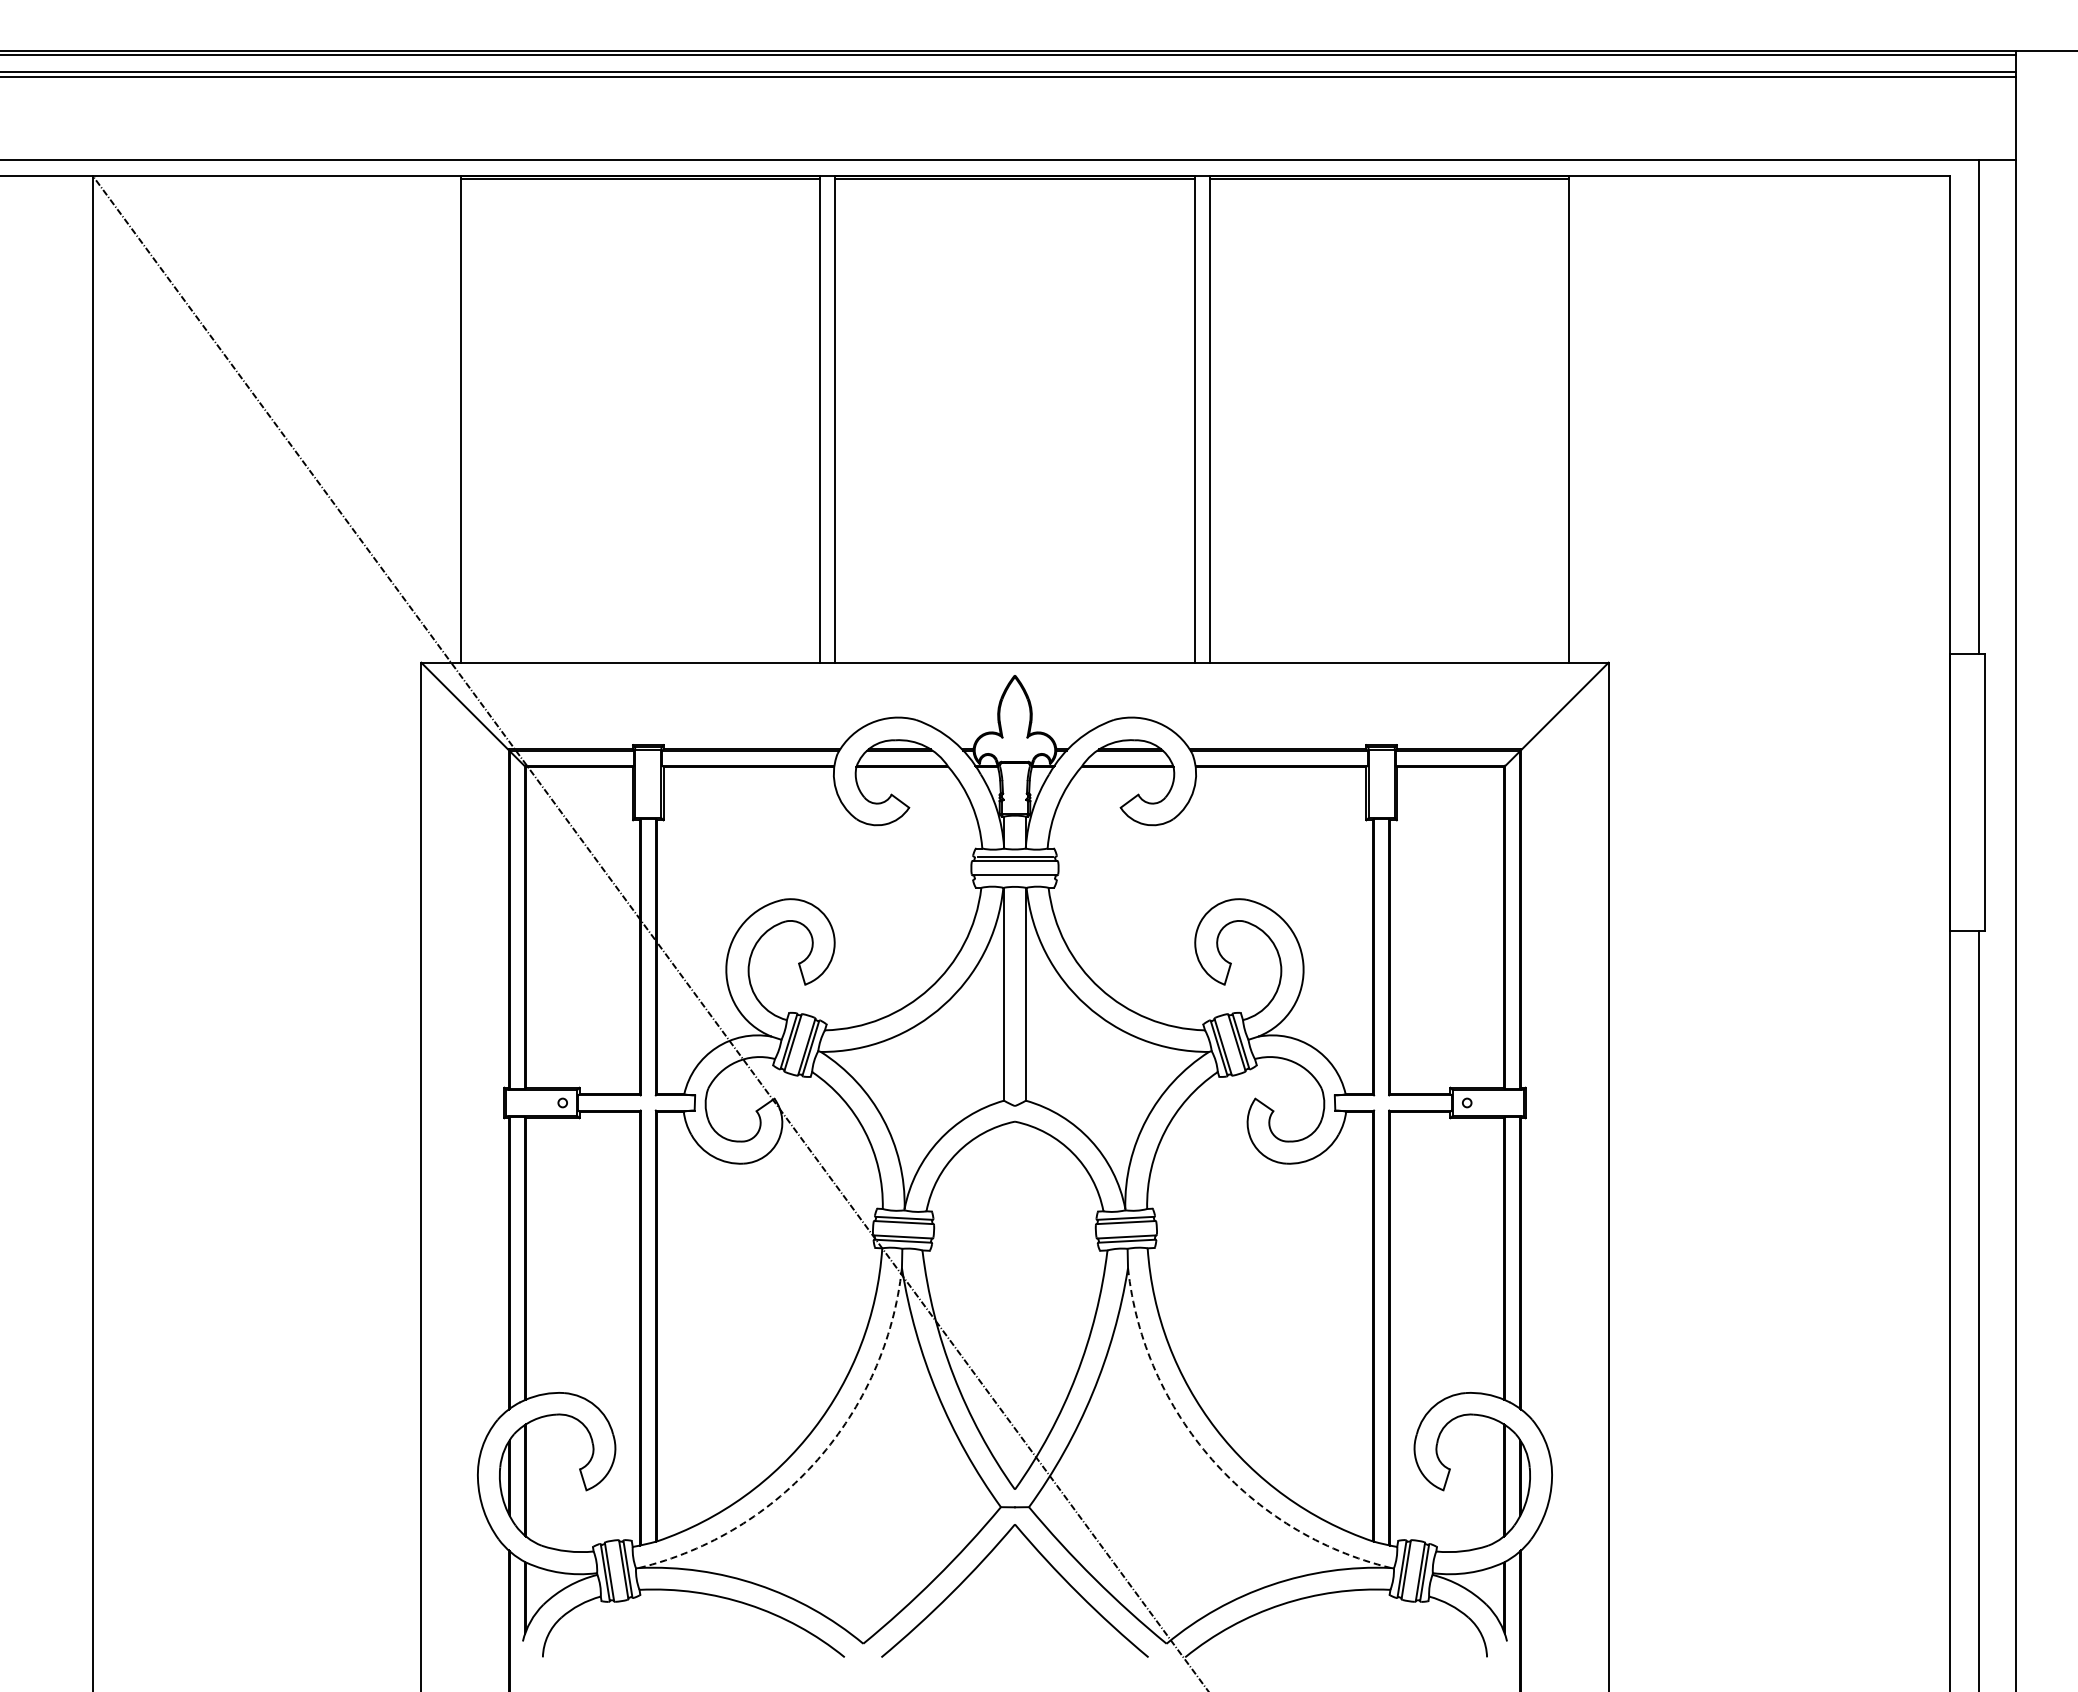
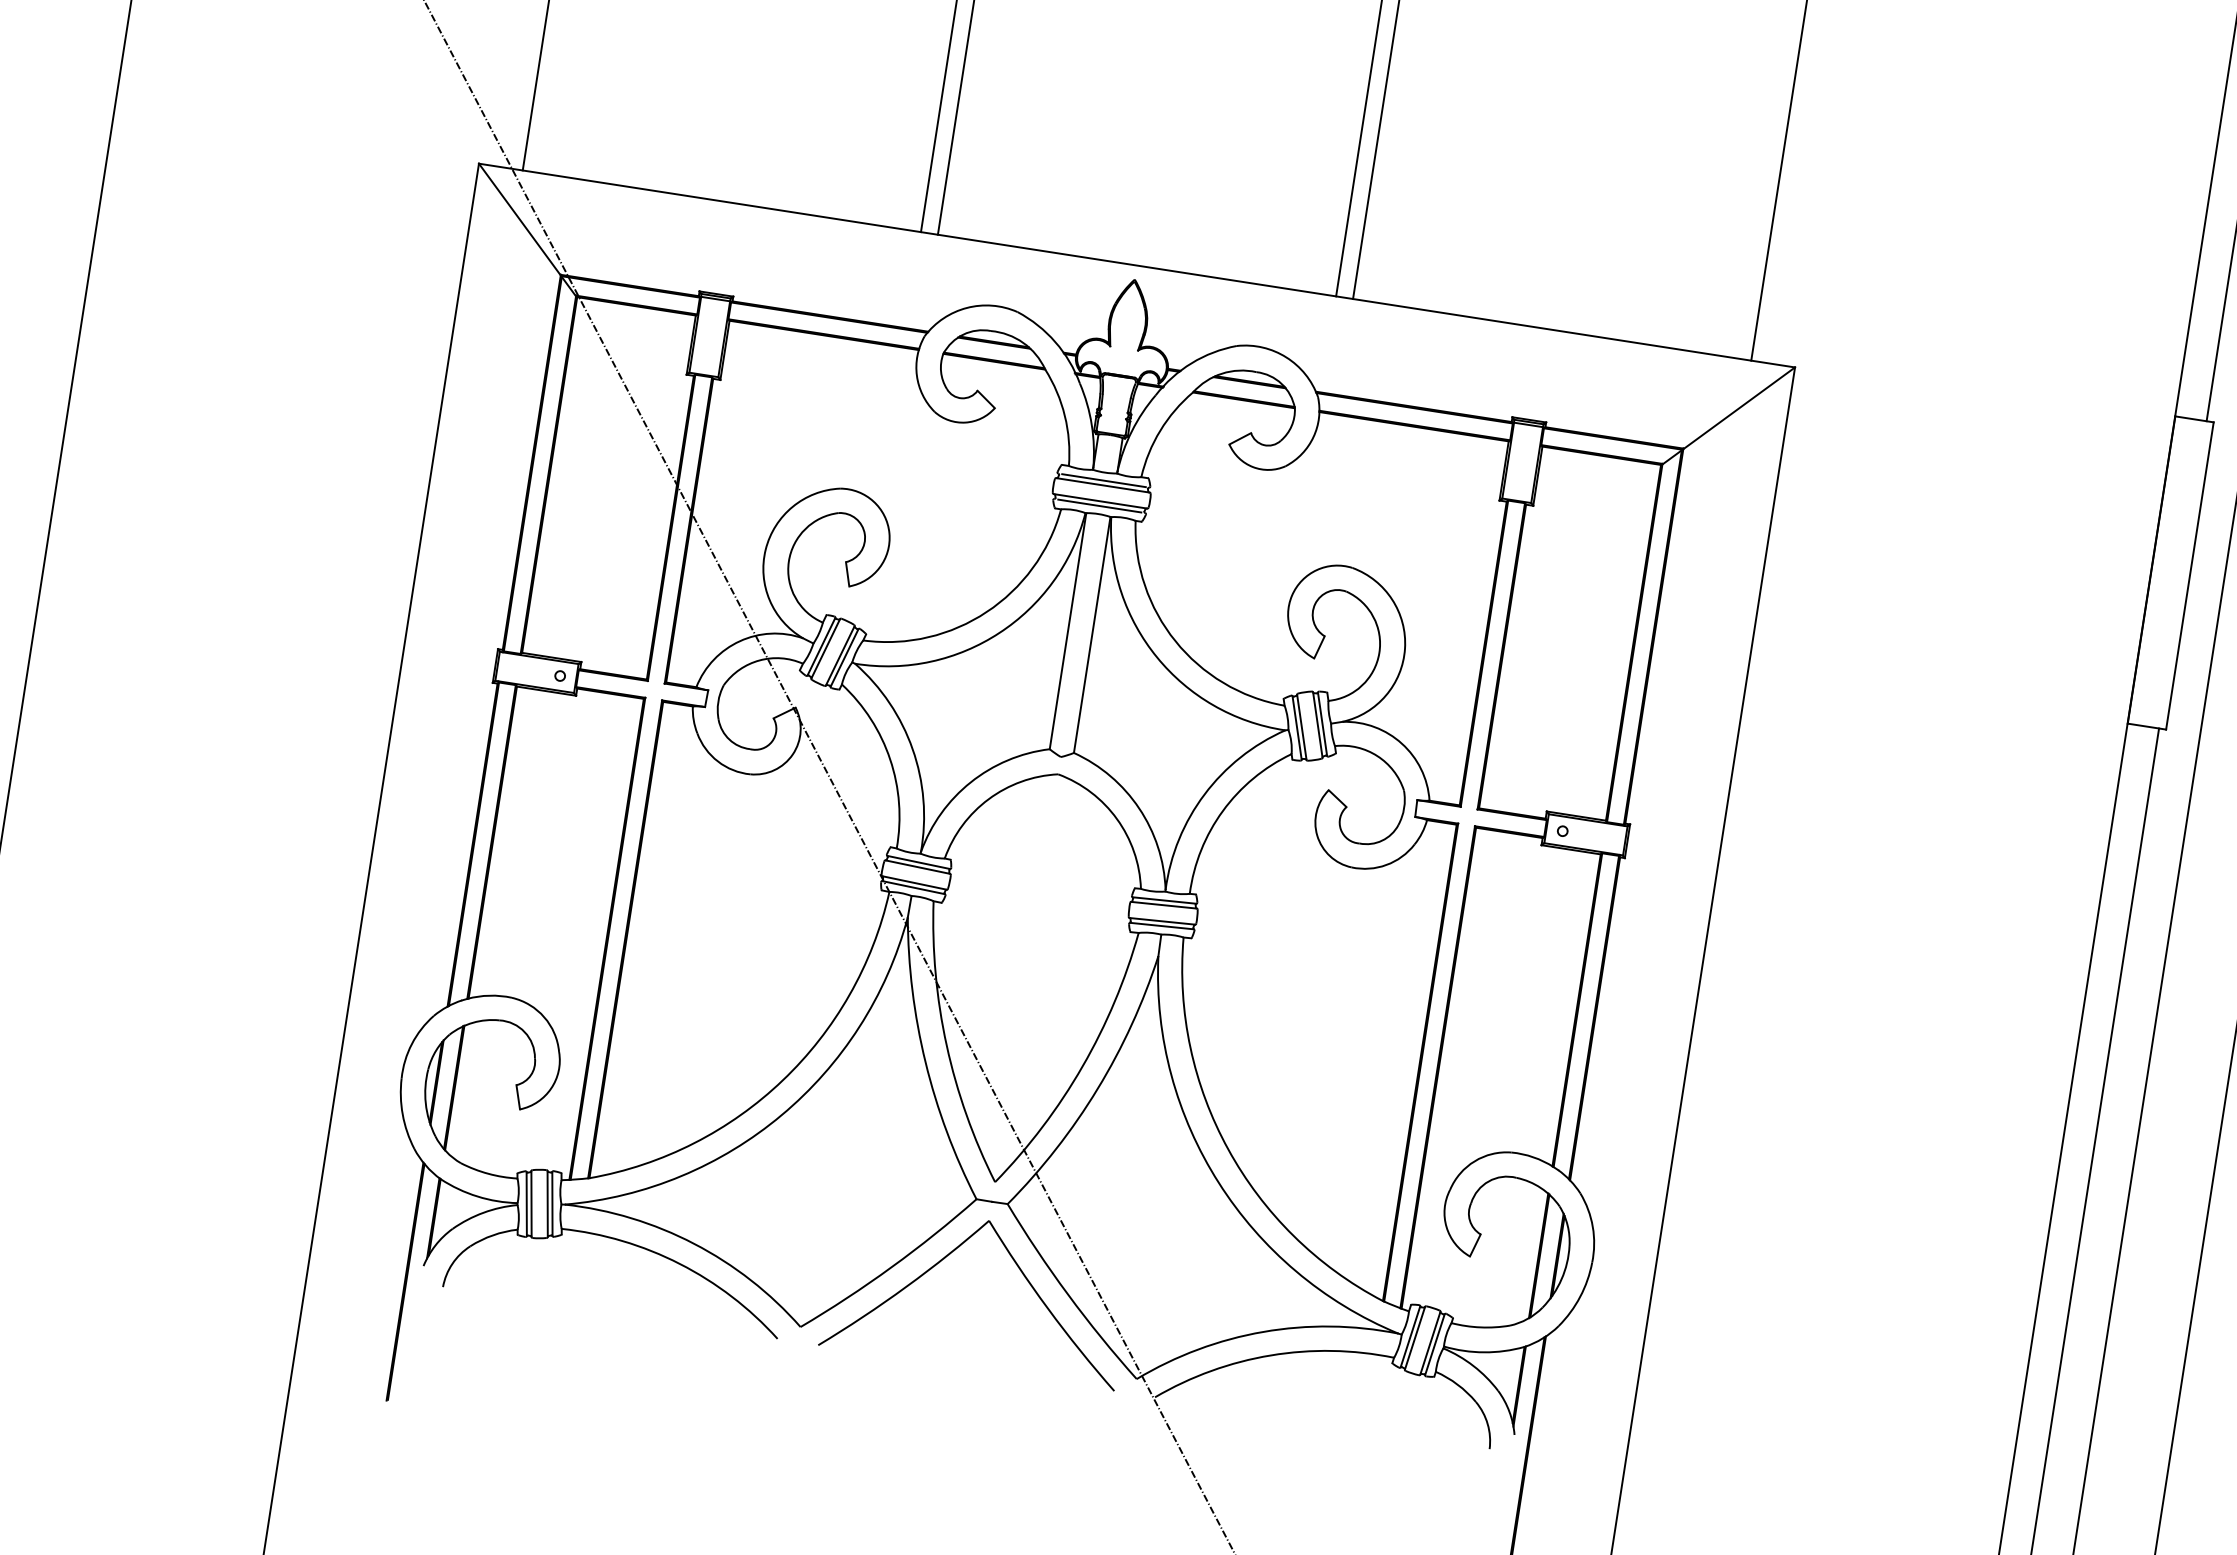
line: (1014, 879) -> (1099, 505), added
arc: (817, 1459) -> (781, 1114), dashed -> solid
arc: (1212, 1459) -> (1219, 1182), dashed -> solid

